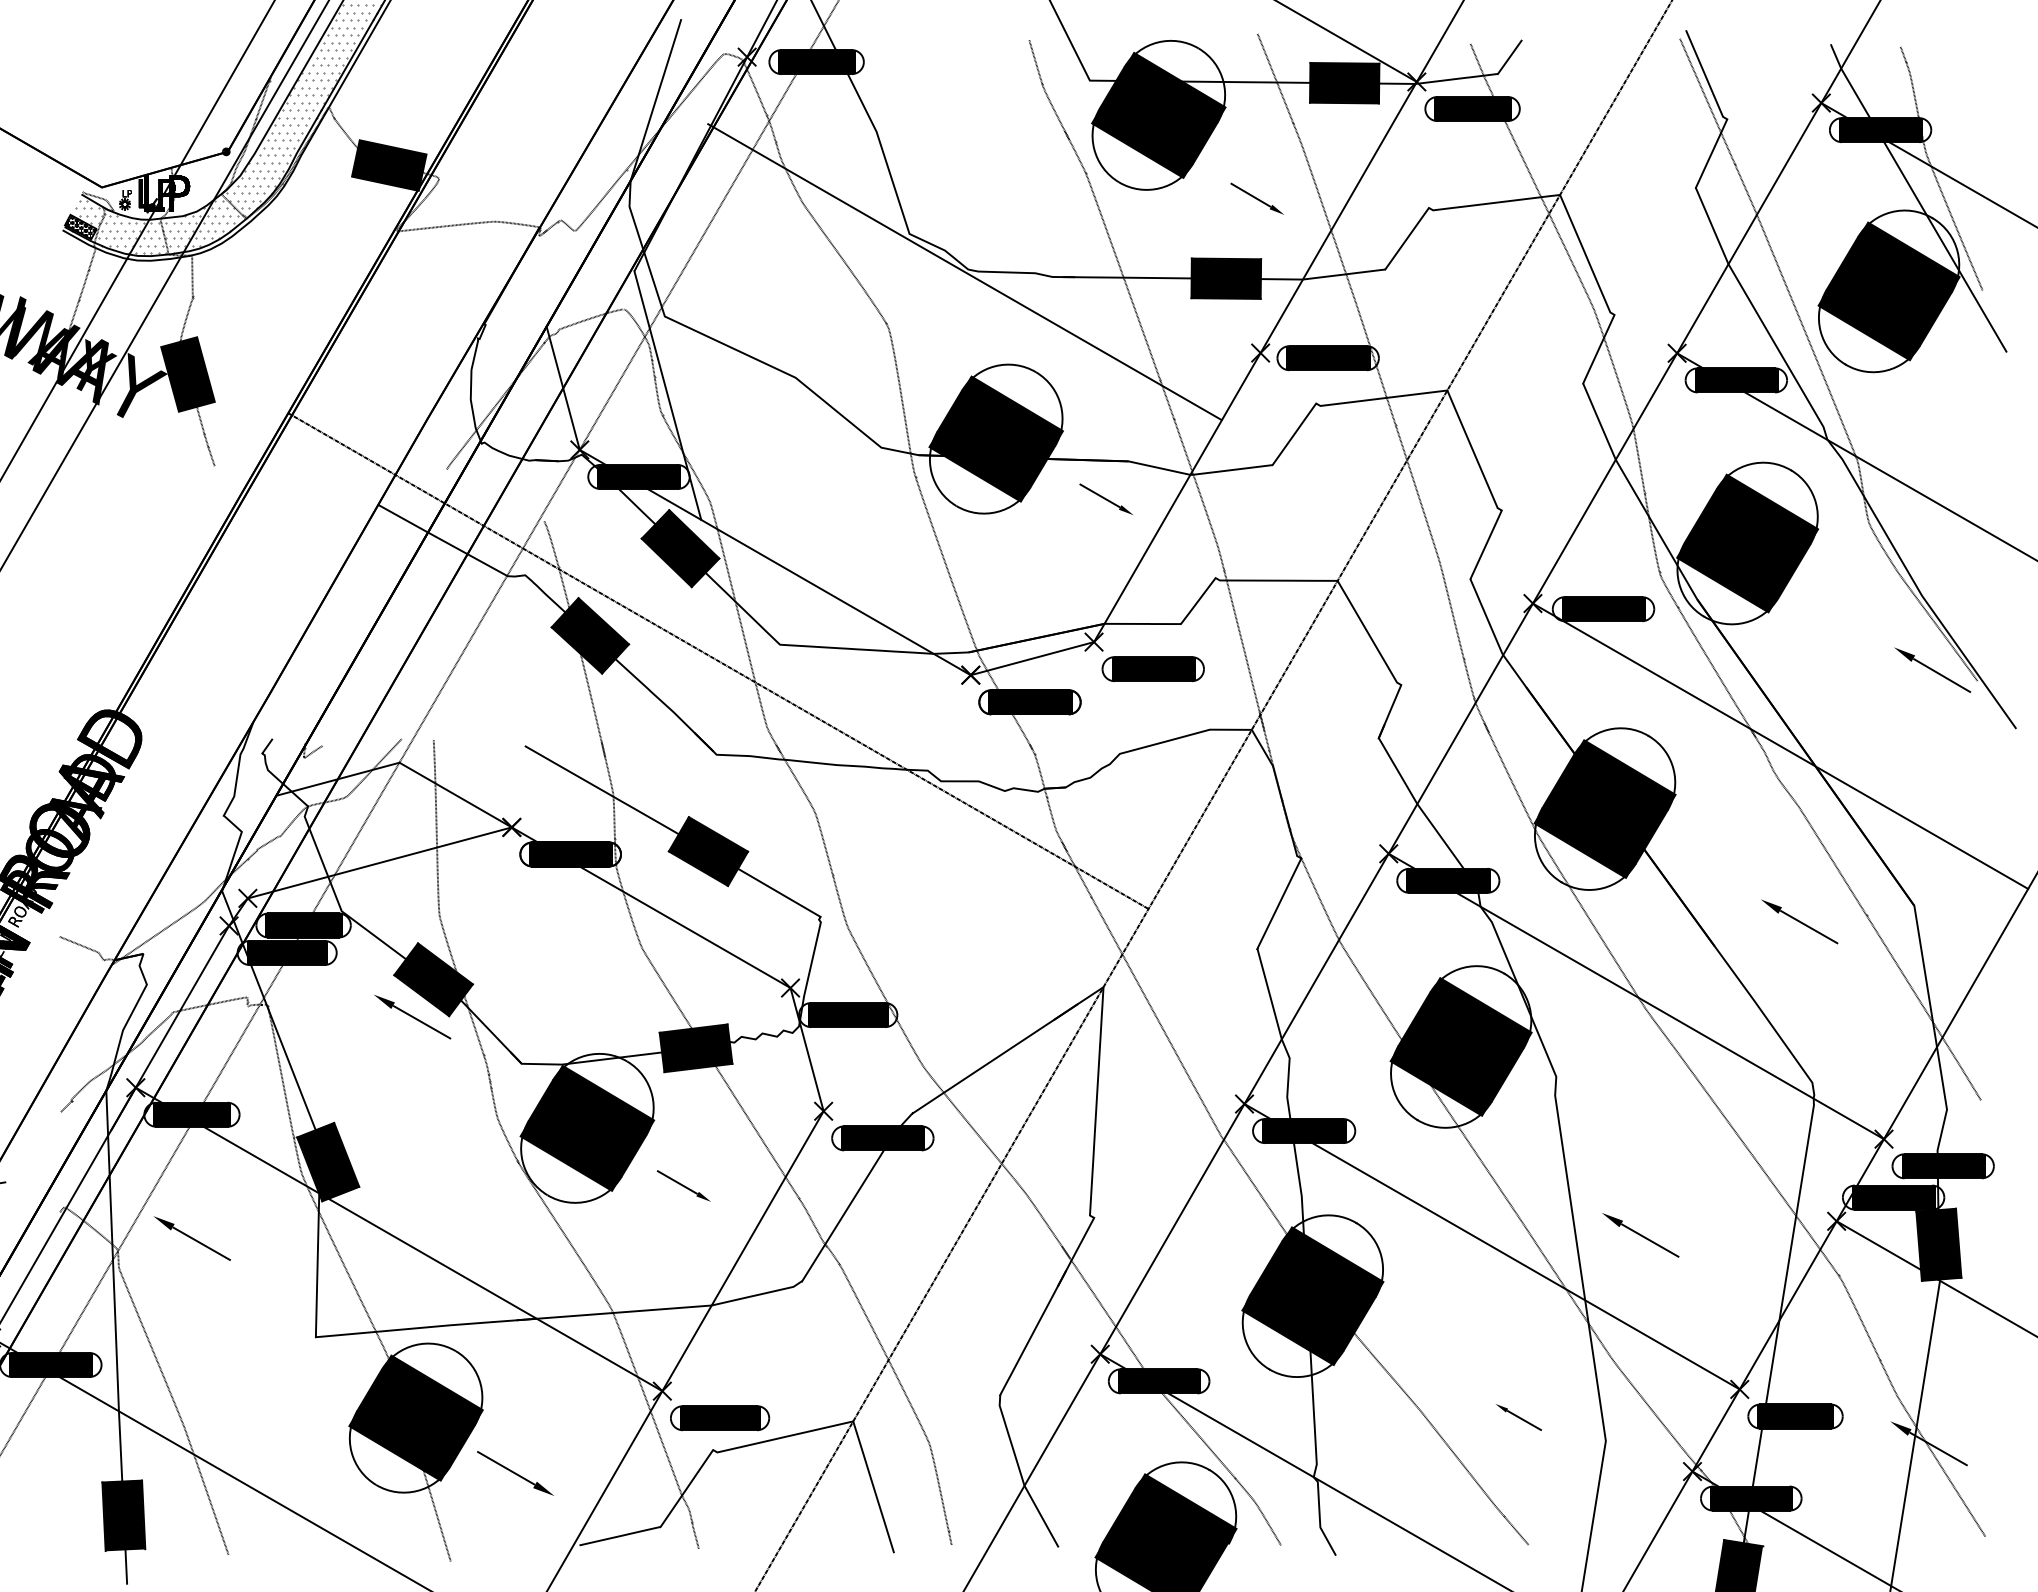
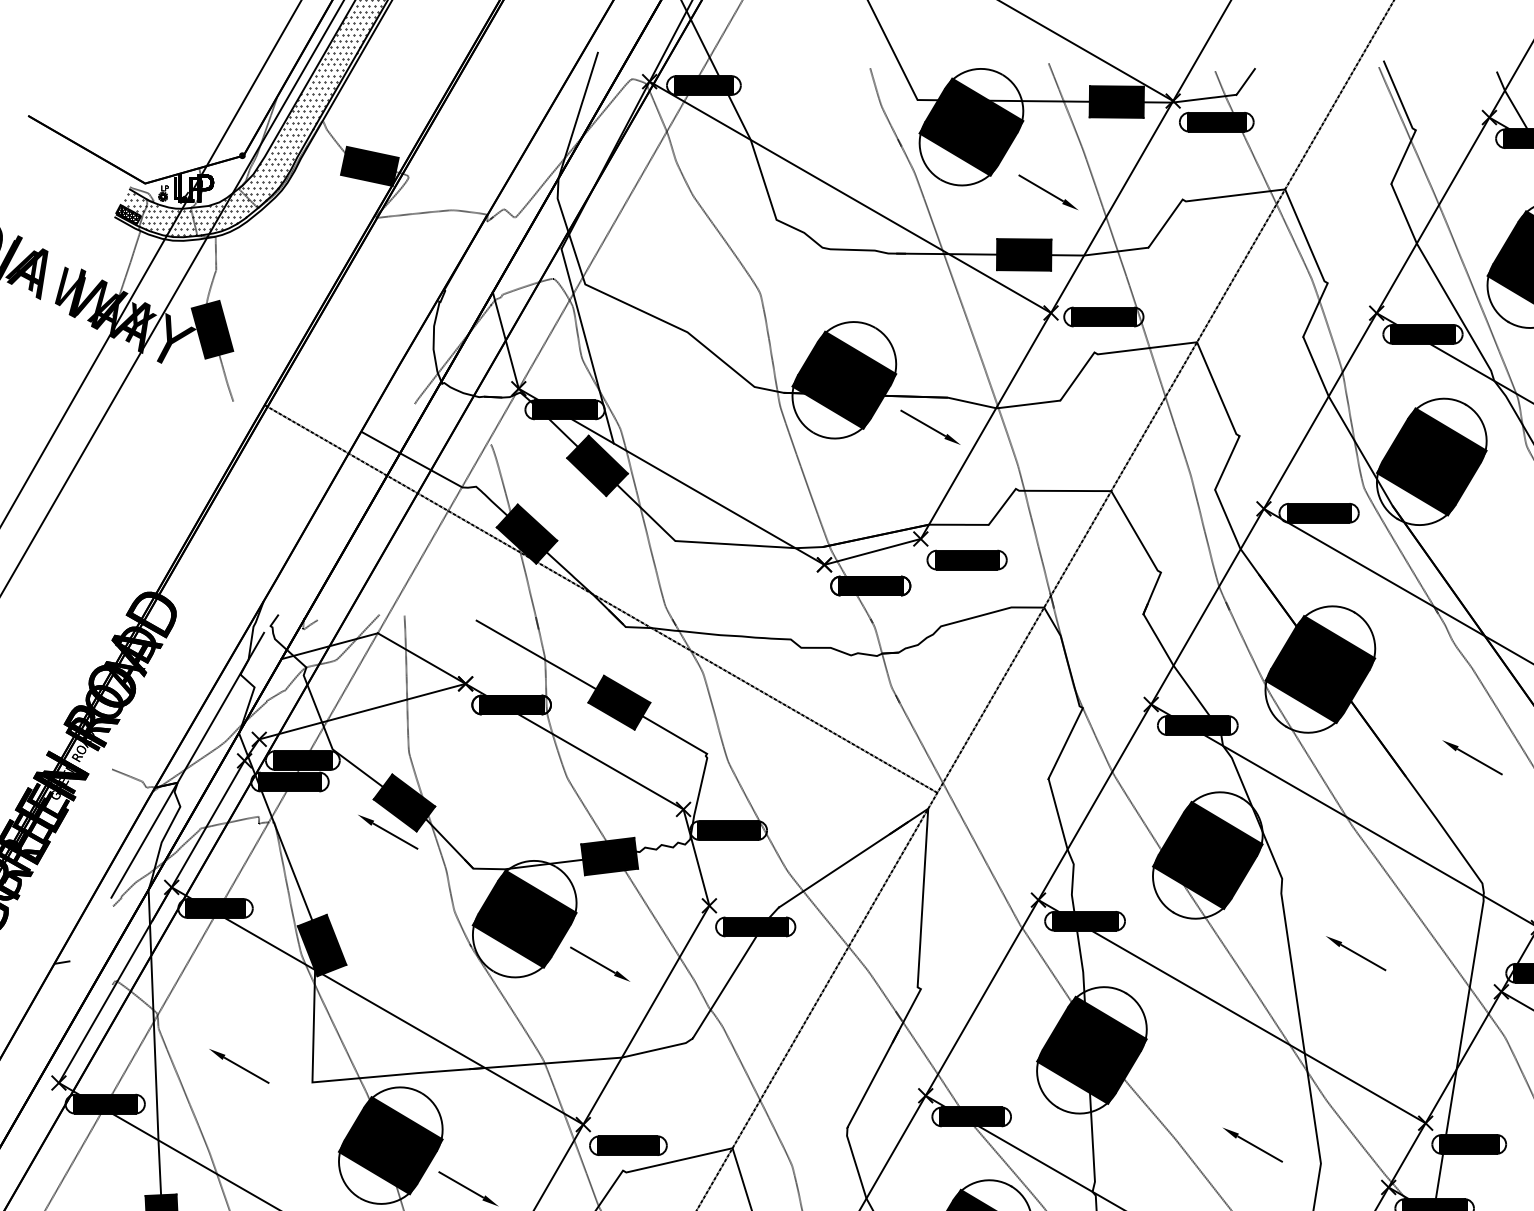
hatch: (226, 129) -> (242, 138), added
part: (1257, 198) -> (1048, 192), size x1.43
line: (964, 272) -> (850, 197), moved
part: (1106, 499) -> (930, 427), size x1.43
line: (718, 660) -> (601, 598), moved
line: (155, 931) -> (187, 765), added
part: (683, 1185) -> (599, 963), size x1.43
part: (1640, 1235) -> (1355, 953), moved
part: (191, 1238) -> (238, 1066), moved
part: (1518, 1417) -> (1252, 1145), size x1.67

